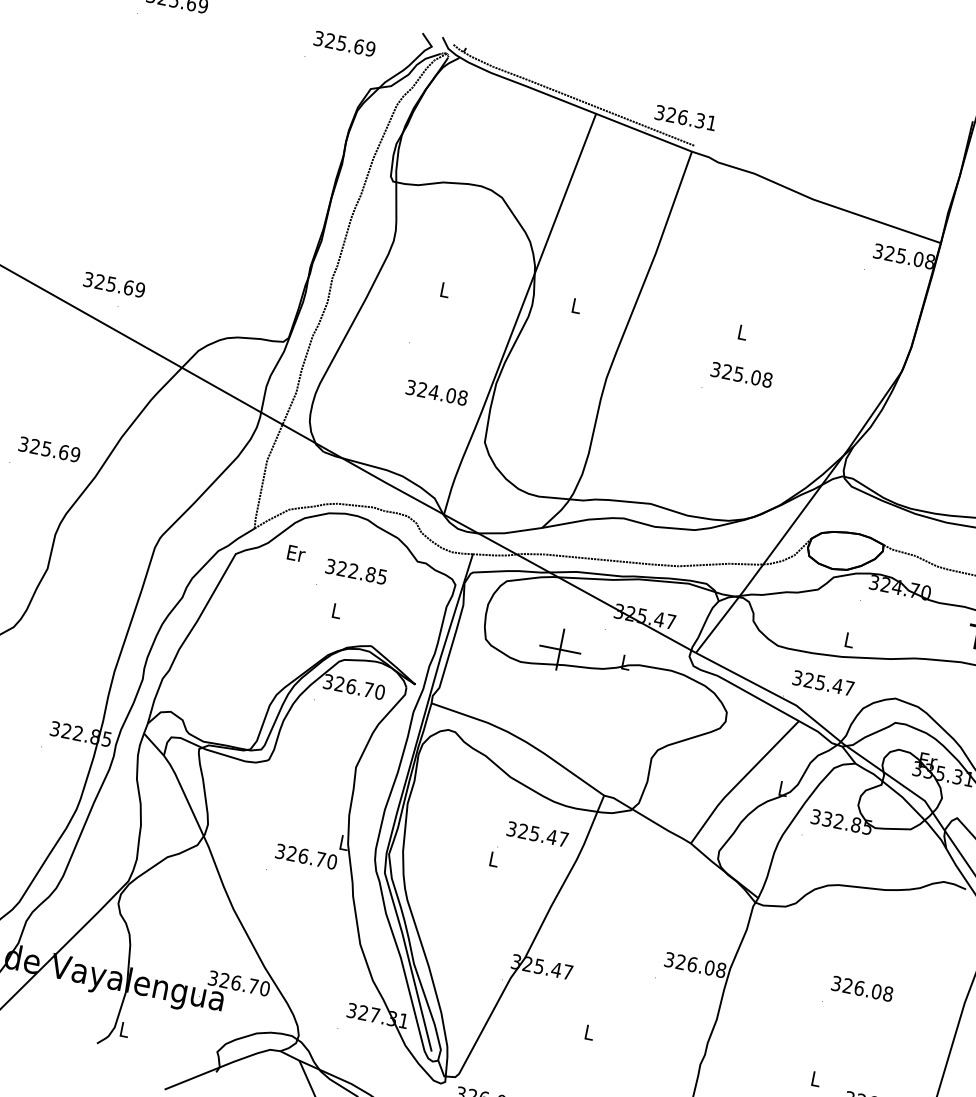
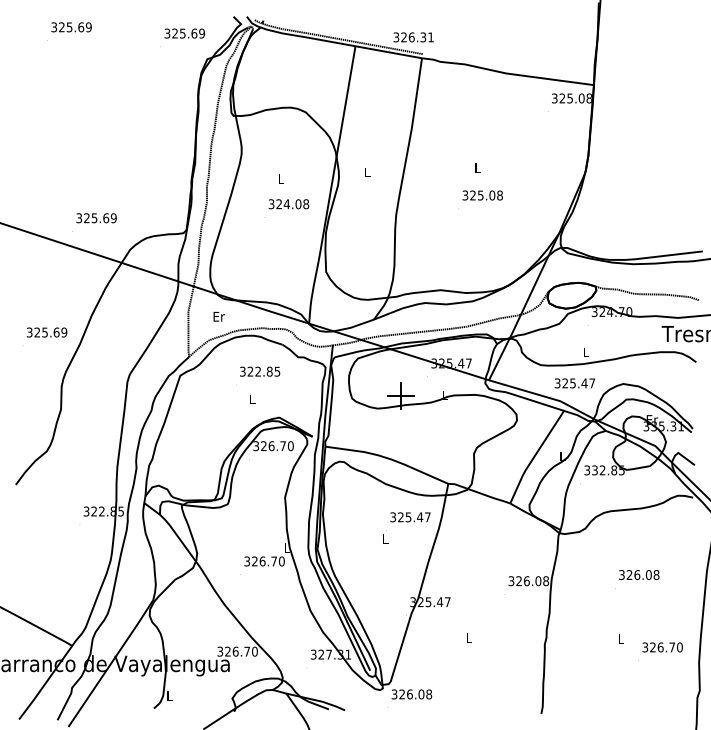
text: (114, 285) -> (96, 218), moved
text: (436, 393) -> (288, 204), moved
text: (295, 553) -> (218, 316), moved

